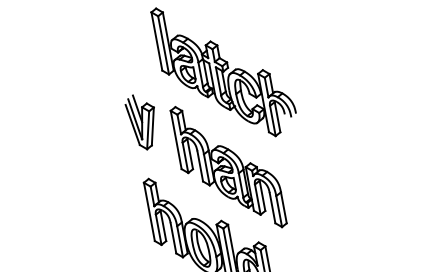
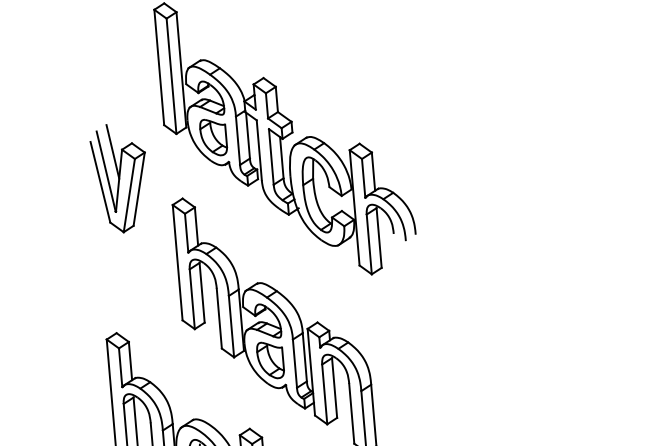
part: (139, 122) -> (114, 178), moved

